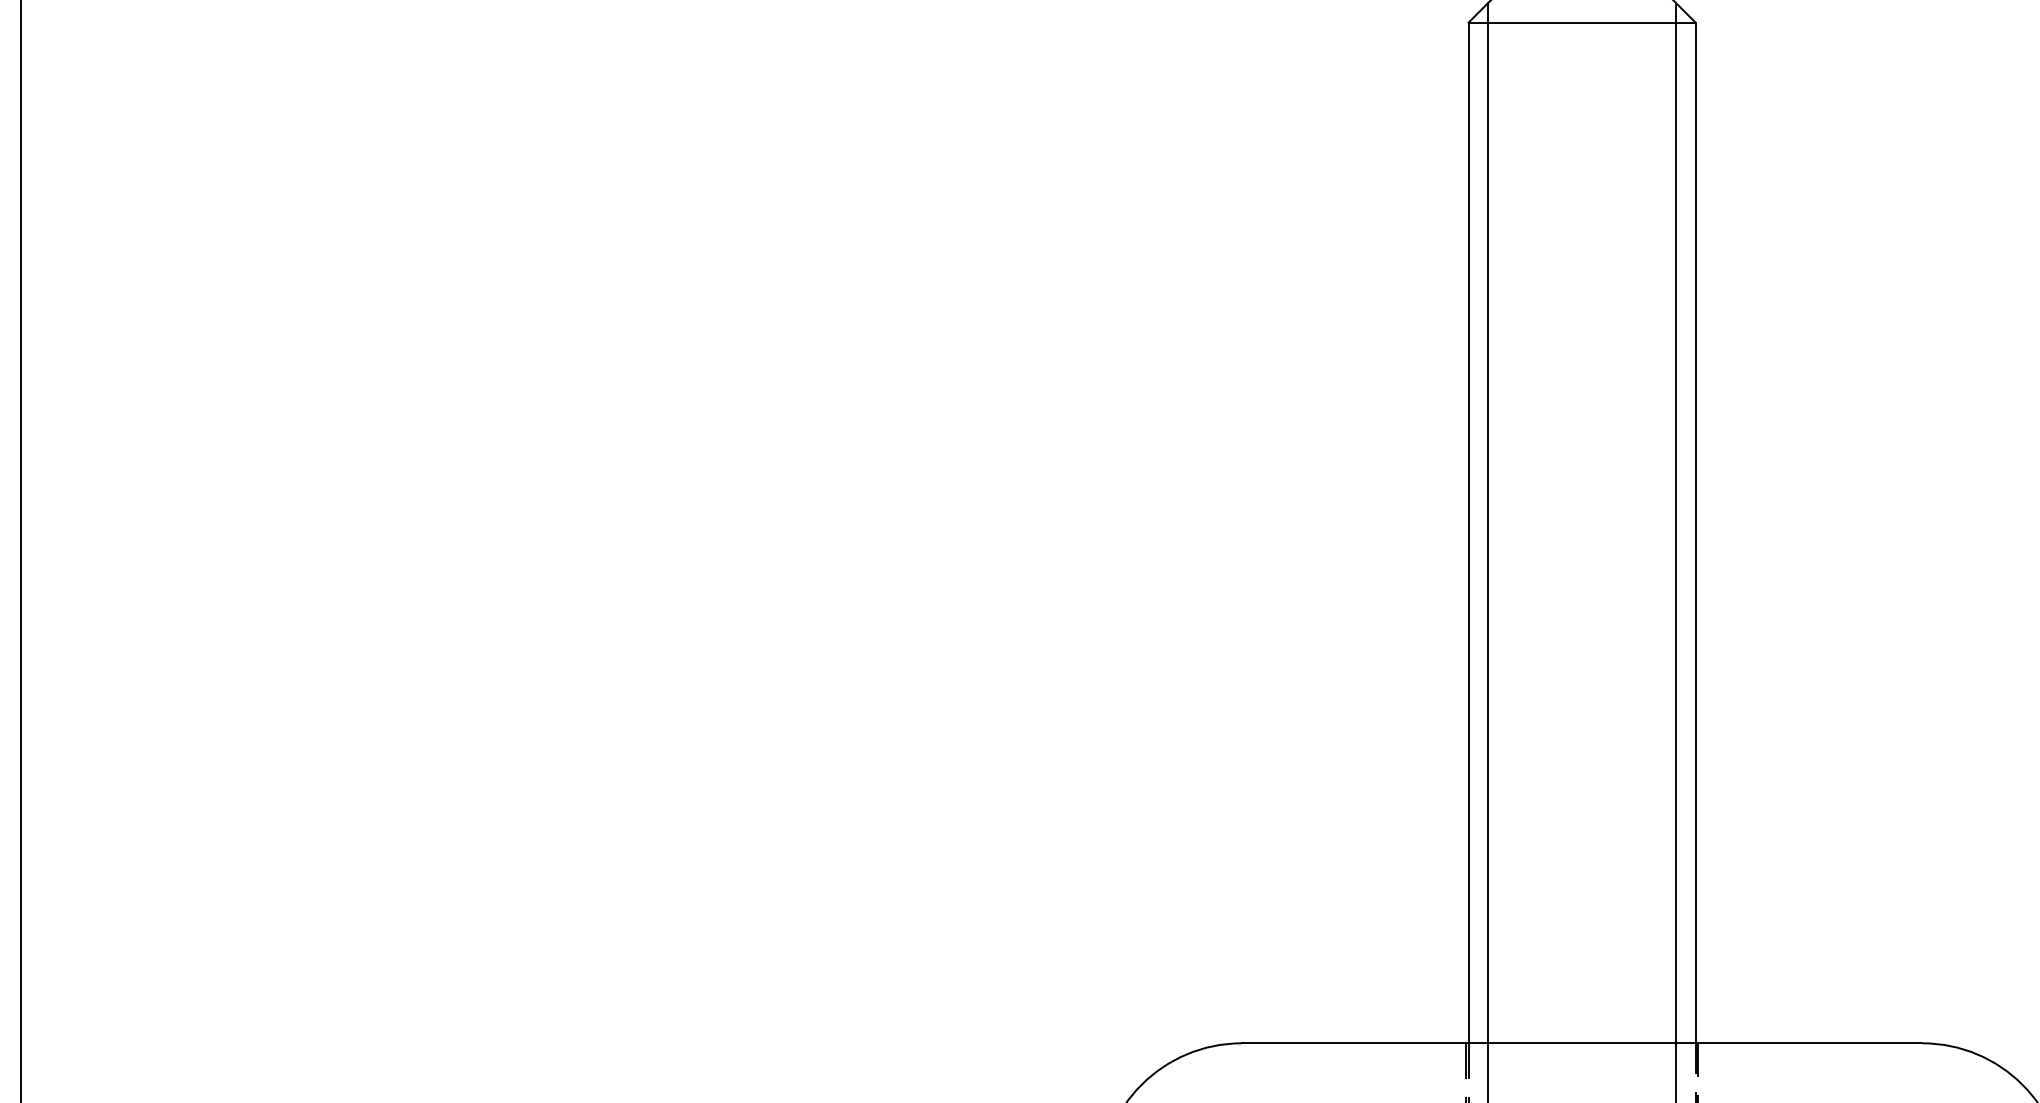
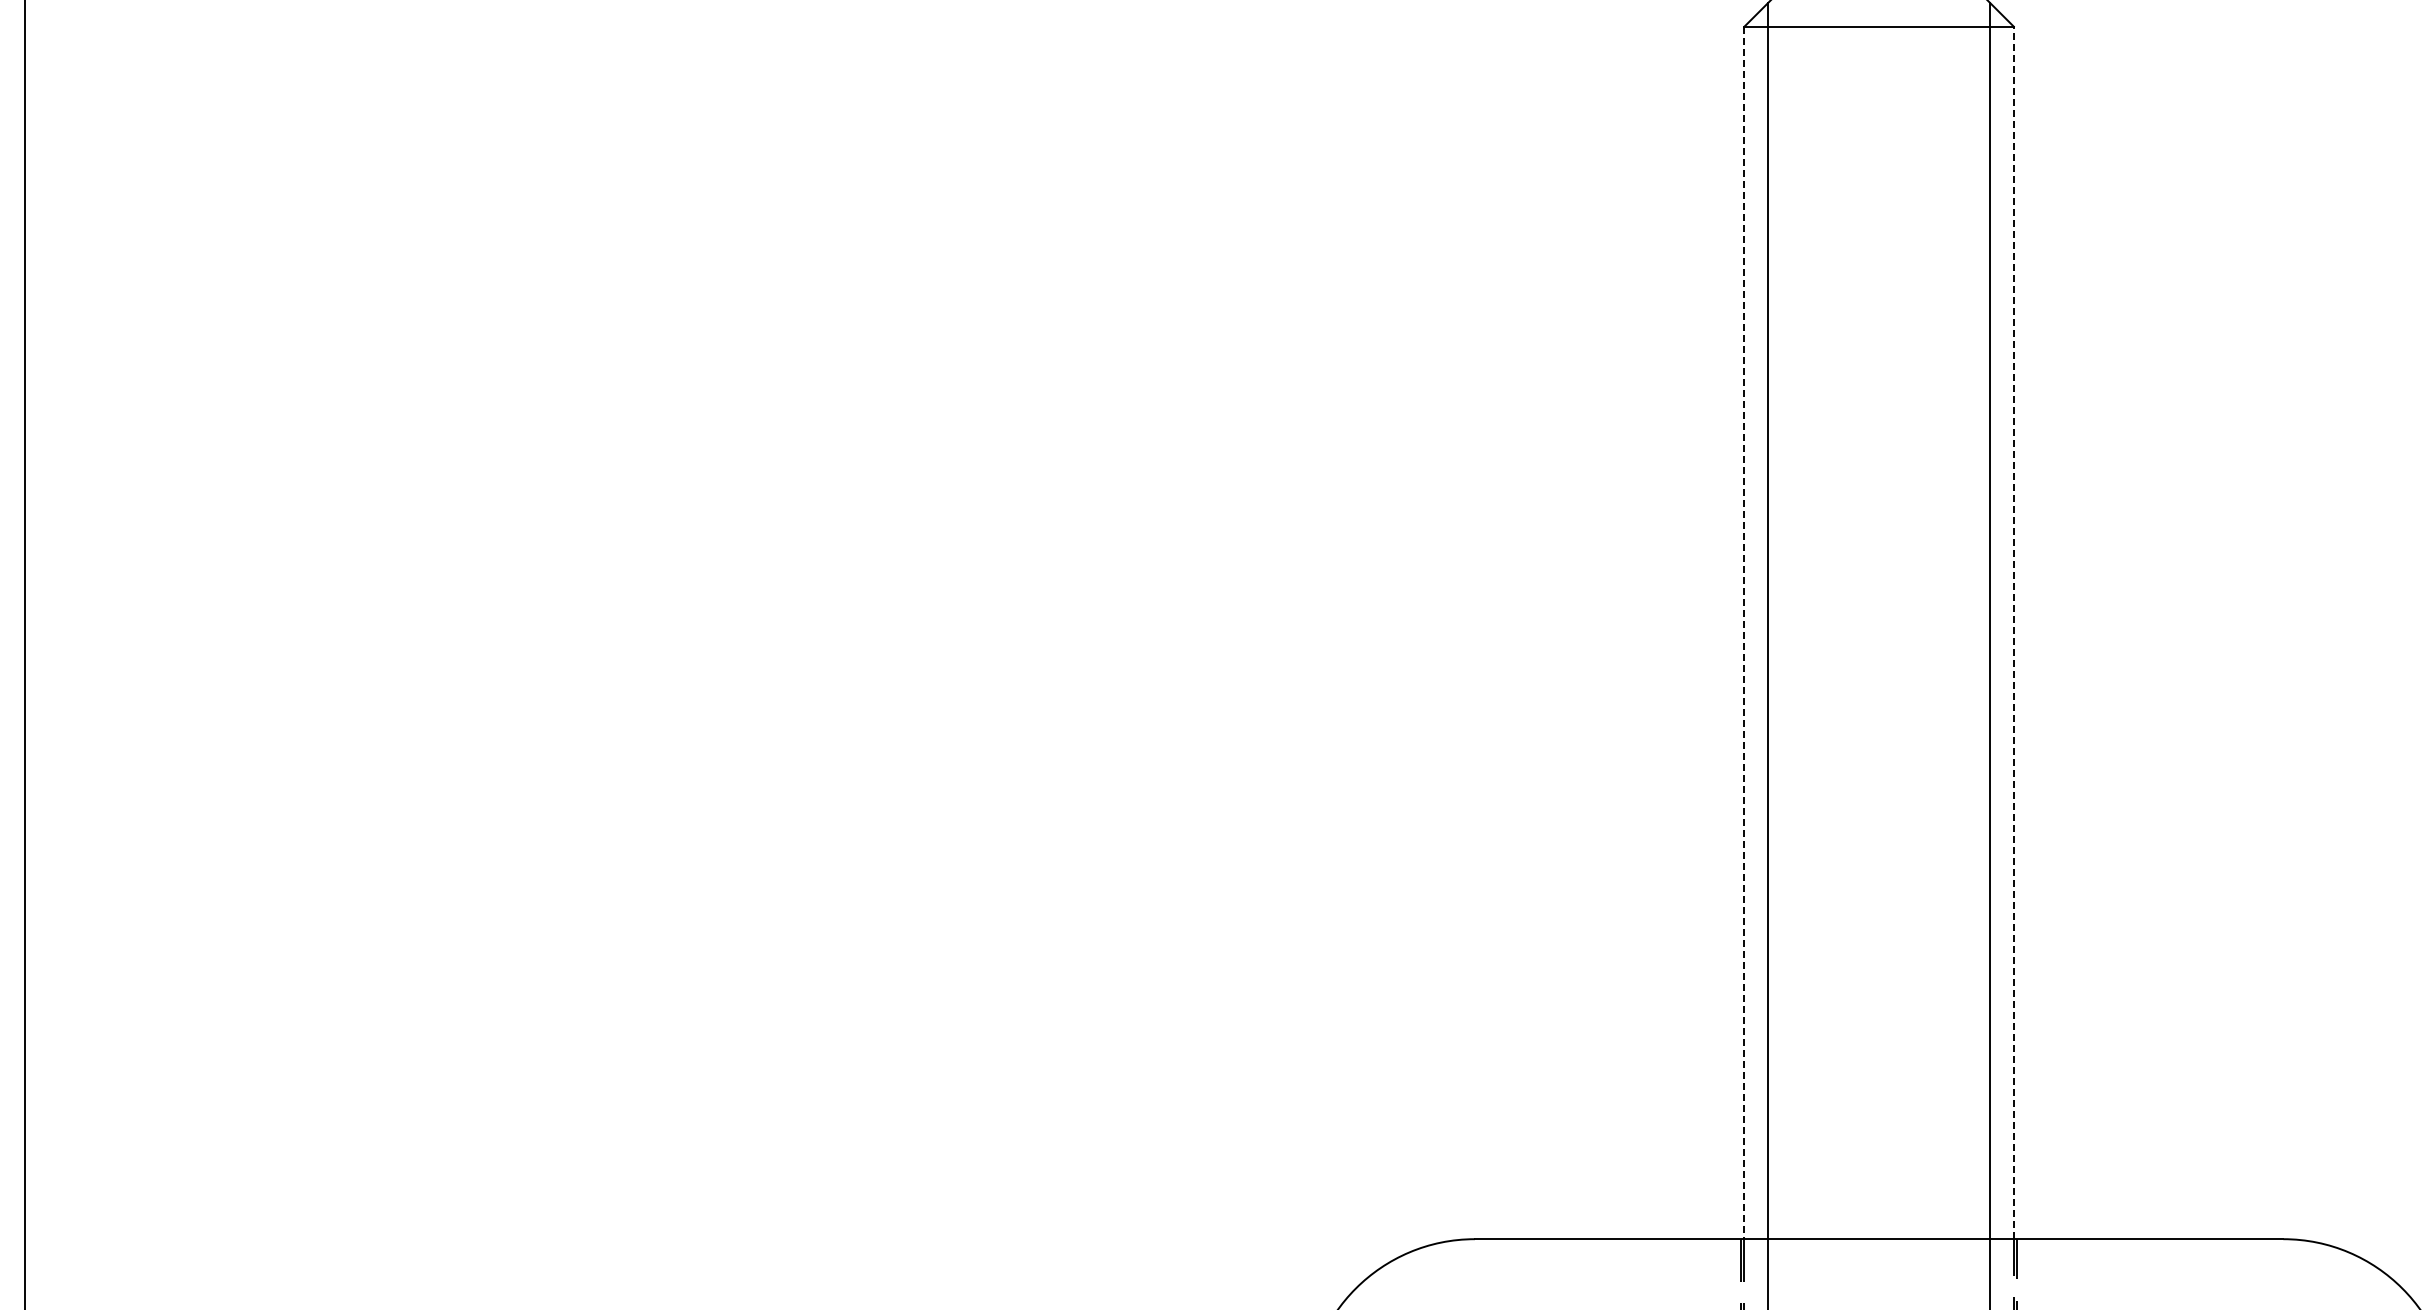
line: (1695, 532) -> (2013, 632), solid -> dashed
line: (1468, 533) -> (1744, 633), solid -> dashed

